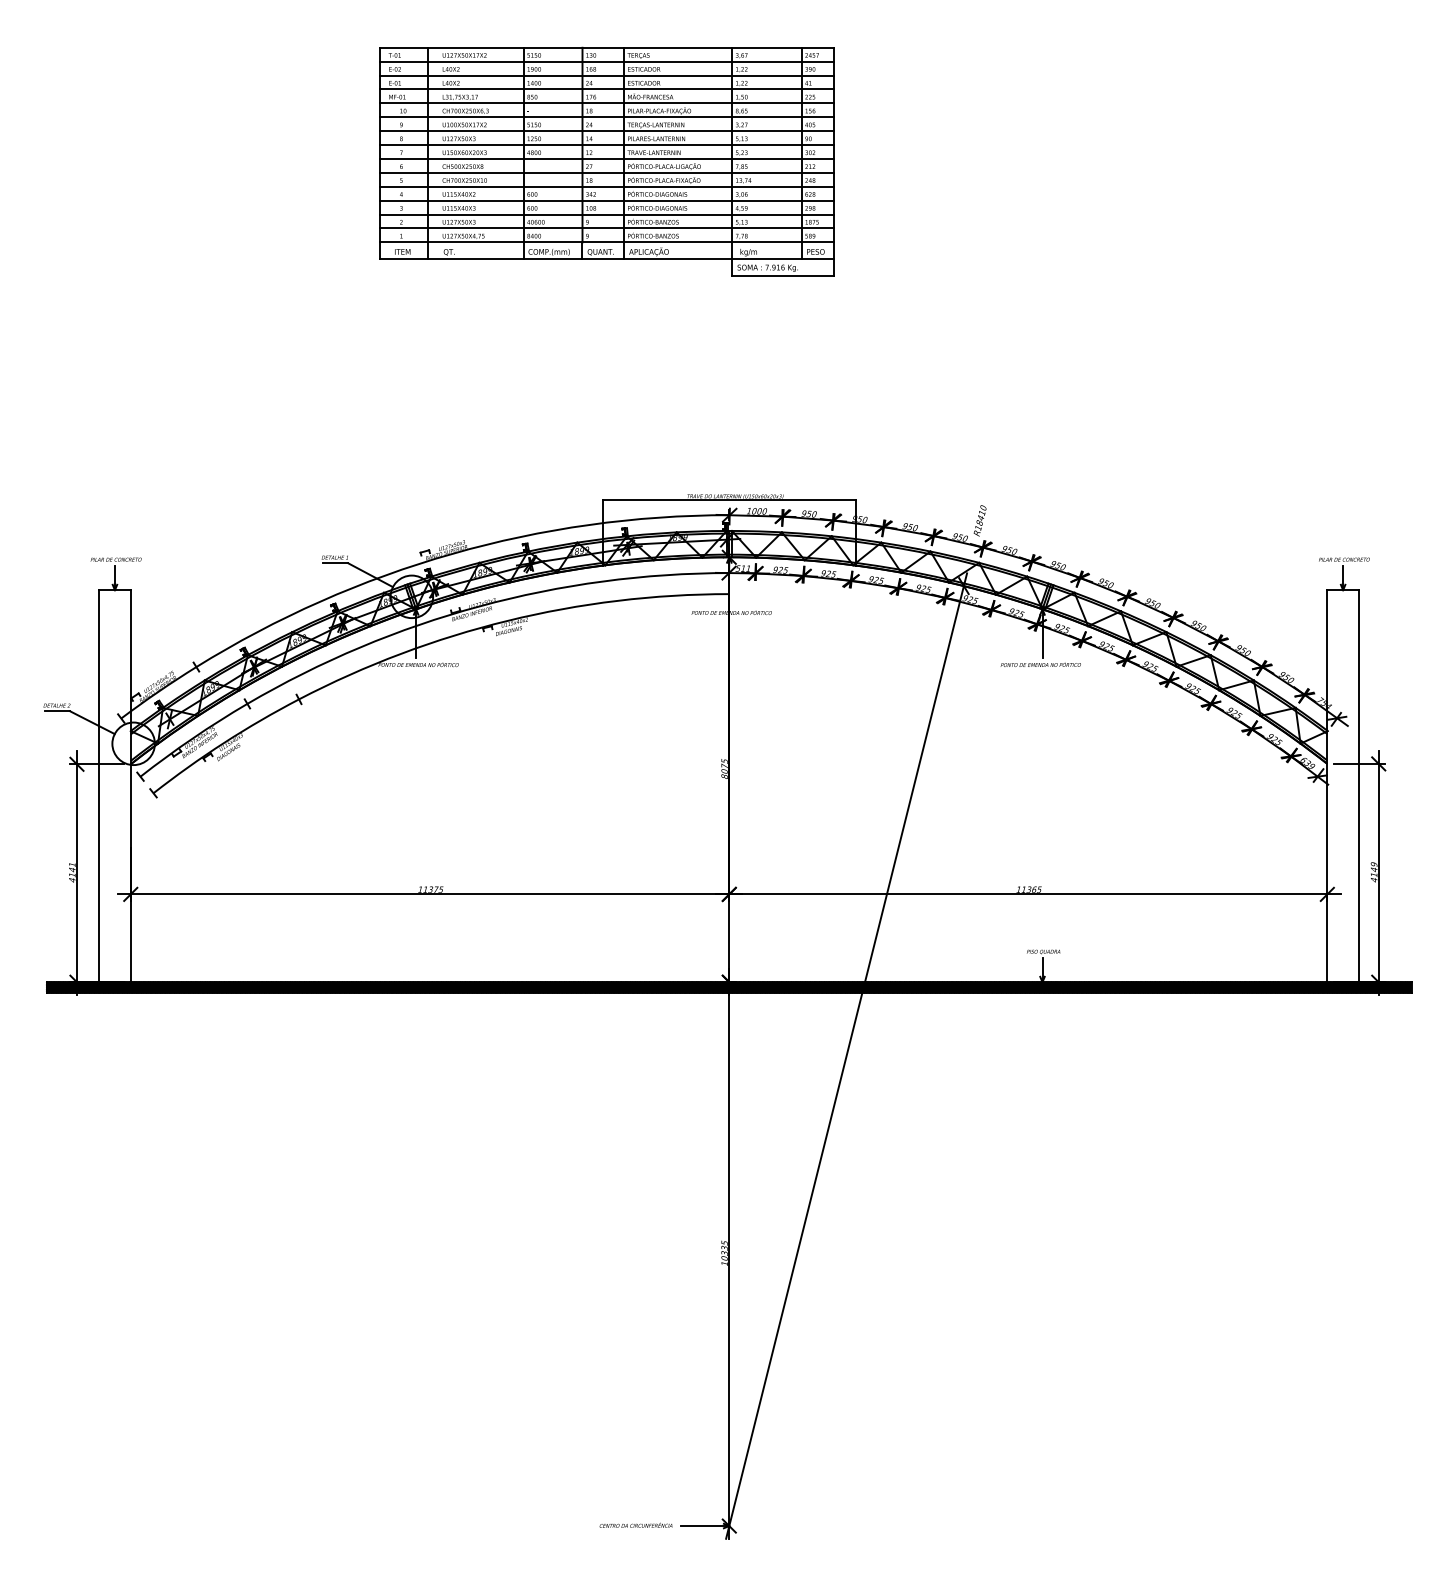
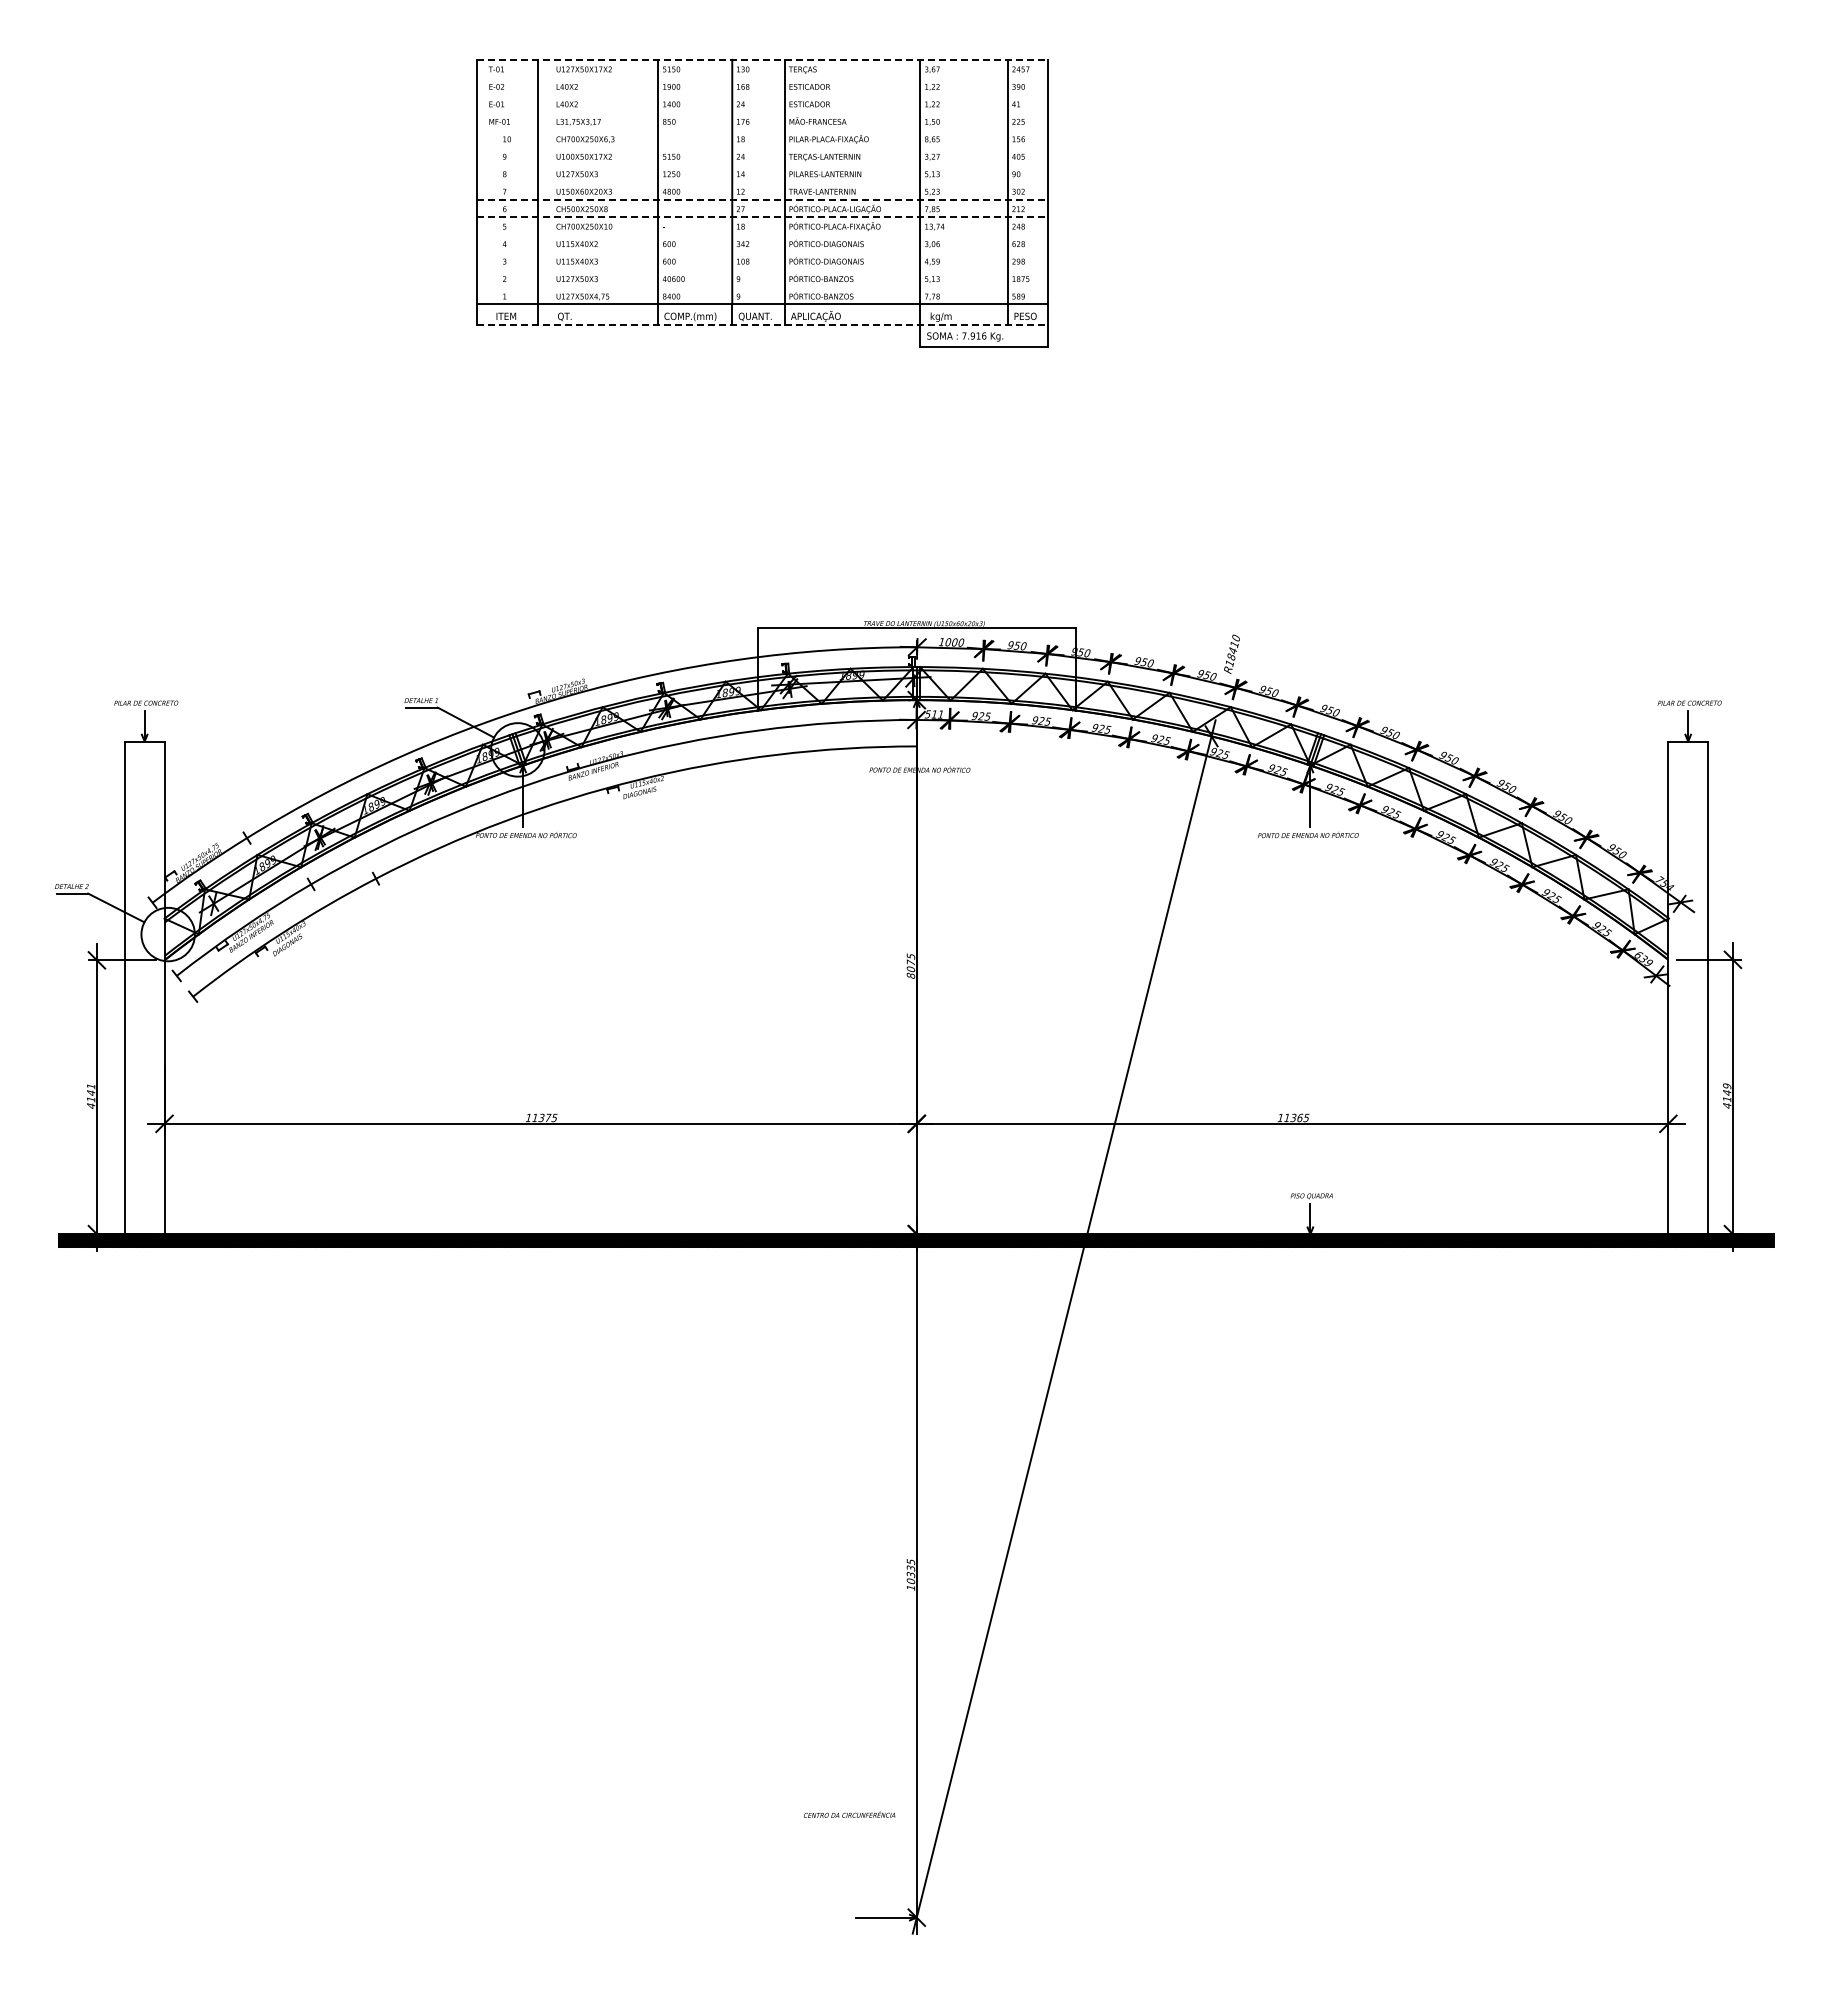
line: (607, 47) -> (763, 59), solid -> dashed
line: (606, 61) -> (762, 77), removed
line: (606, 75) -> (762, 94), removed
line: (606, 89) -> (762, 112), removed
line: (606, 103) -> (762, 129), removed
line: (606, 117) -> (762, 147), removed
line: (606, 131) -> (762, 164), removed
line: (606, 145) -> (762, 182), removed
line: (607, 158) -> (763, 199), solid -> dashed
line: (607, 173) -> (763, 217), solid -> dashed
line: (606, 186) -> (762, 234), removed
line: (606, 201) -> (762, 252), removed
line: (606, 214) -> (762, 269), removed
line: (606, 228) -> (762, 286), removed
line: (607, 259) -> (763, 325), solid -> dashed
text: (635, 1525) -> (849, 1814), moved

